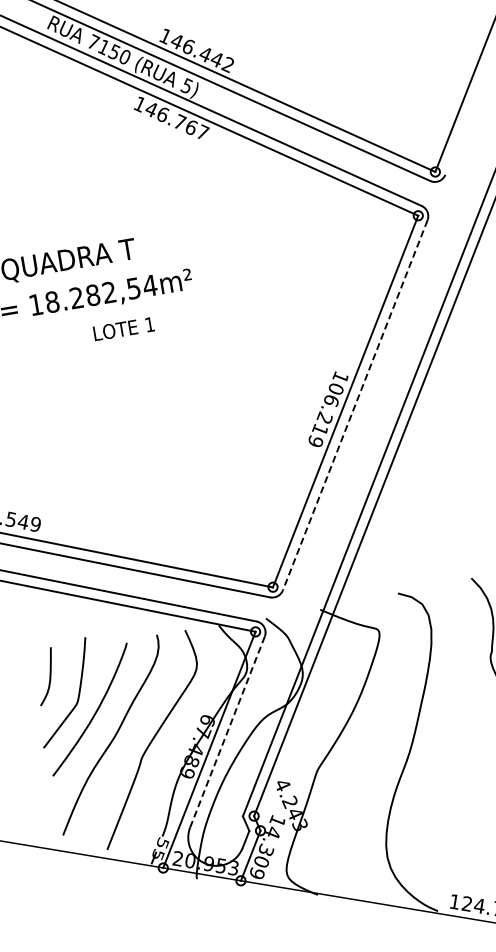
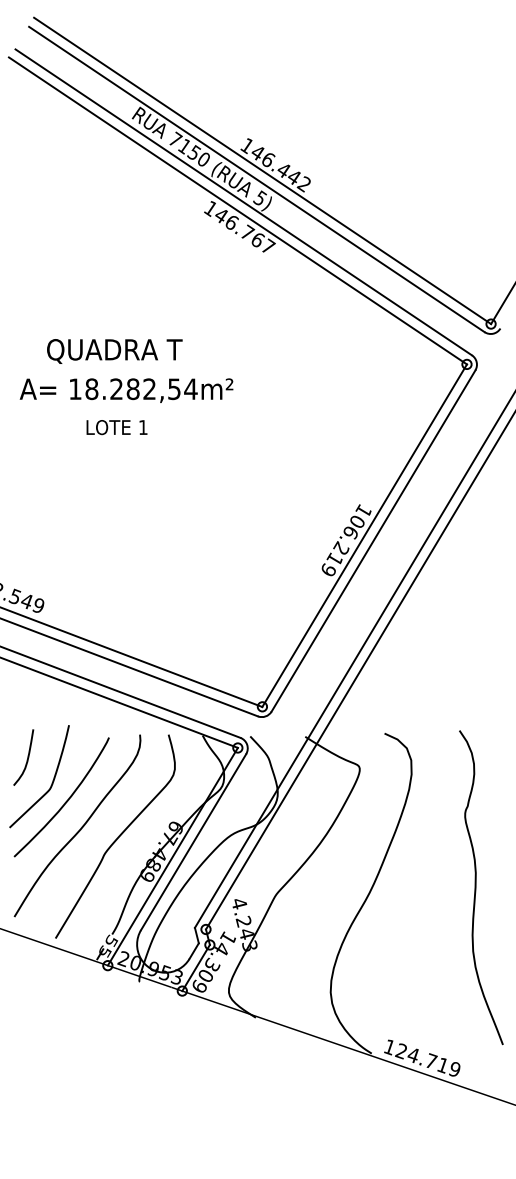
text: (123, 329) -> (116, 427), moved
line: (355, 405) -> (373, 541), dashed -> solid
line: (227, 732) -> (193, 842), dashed -> solid

